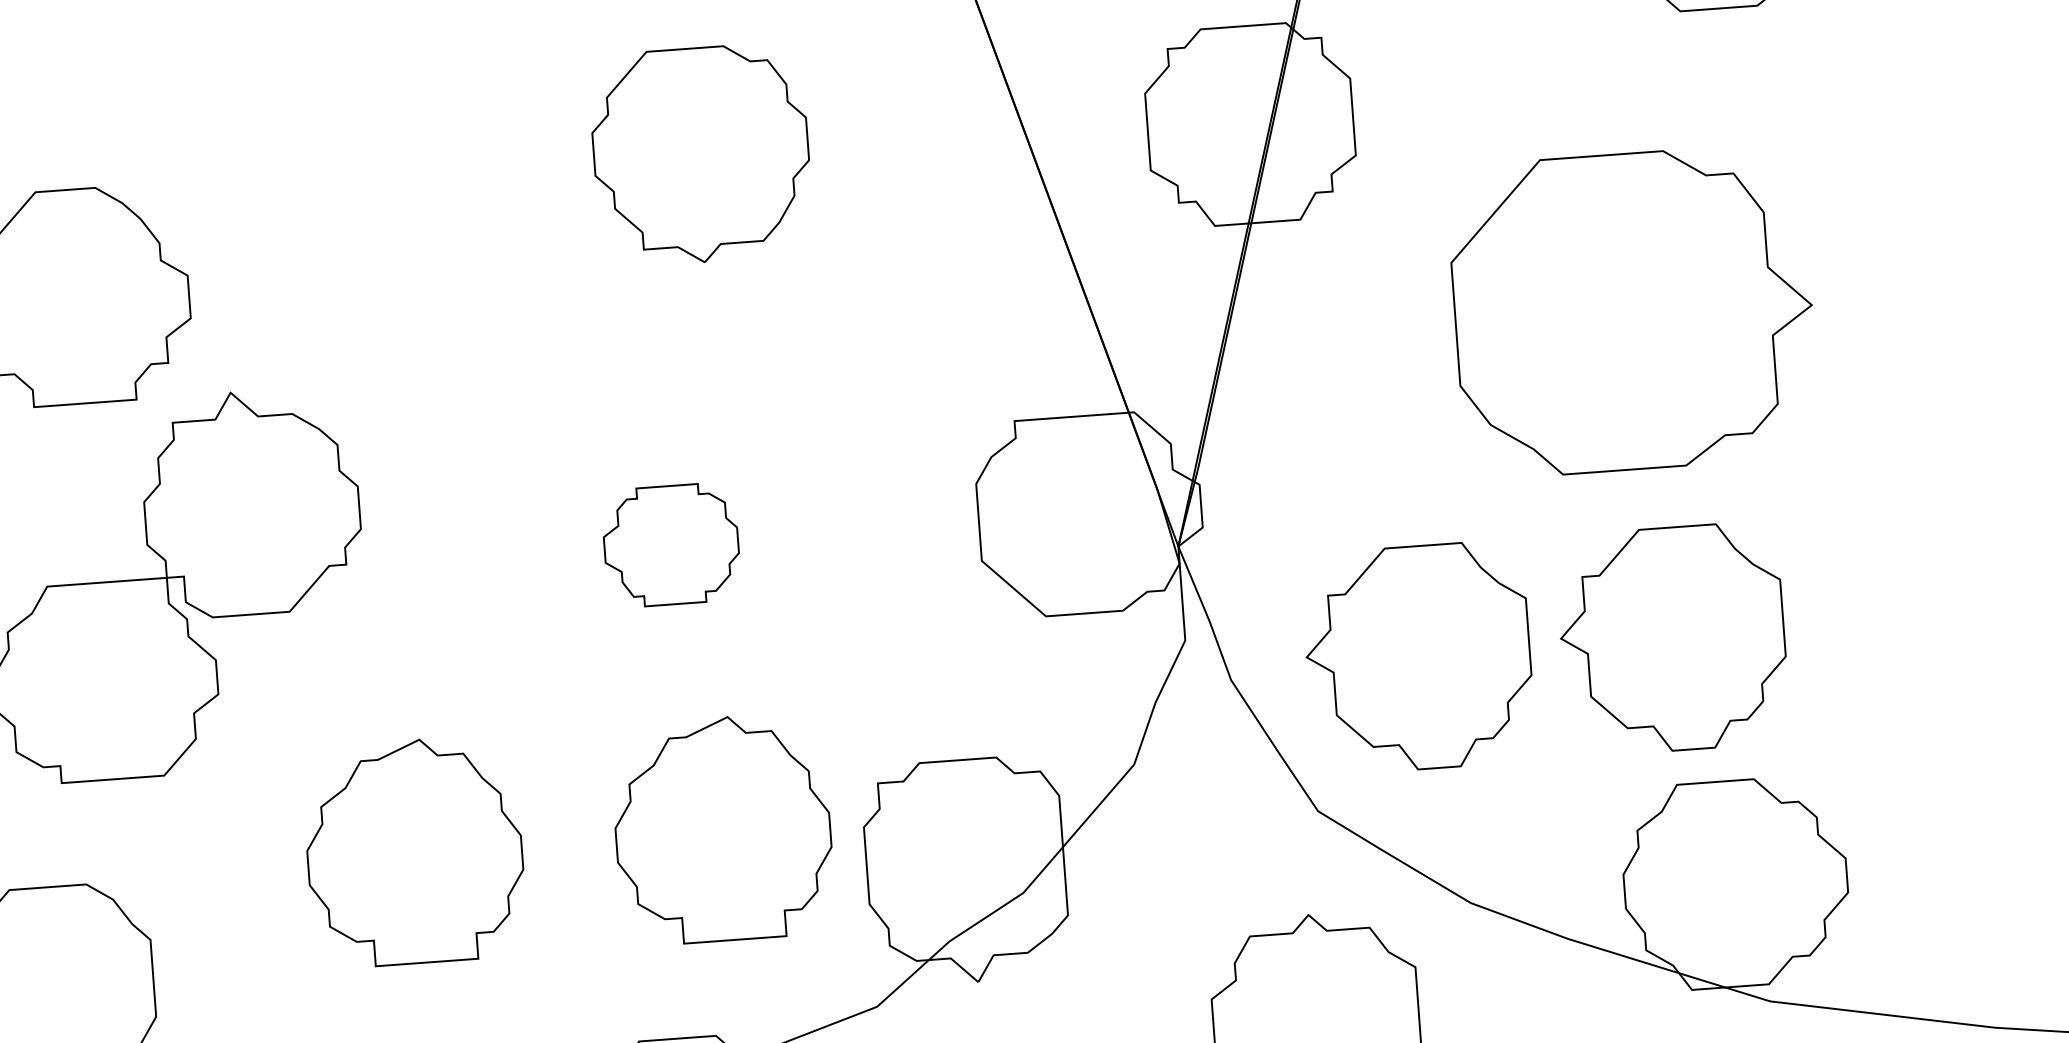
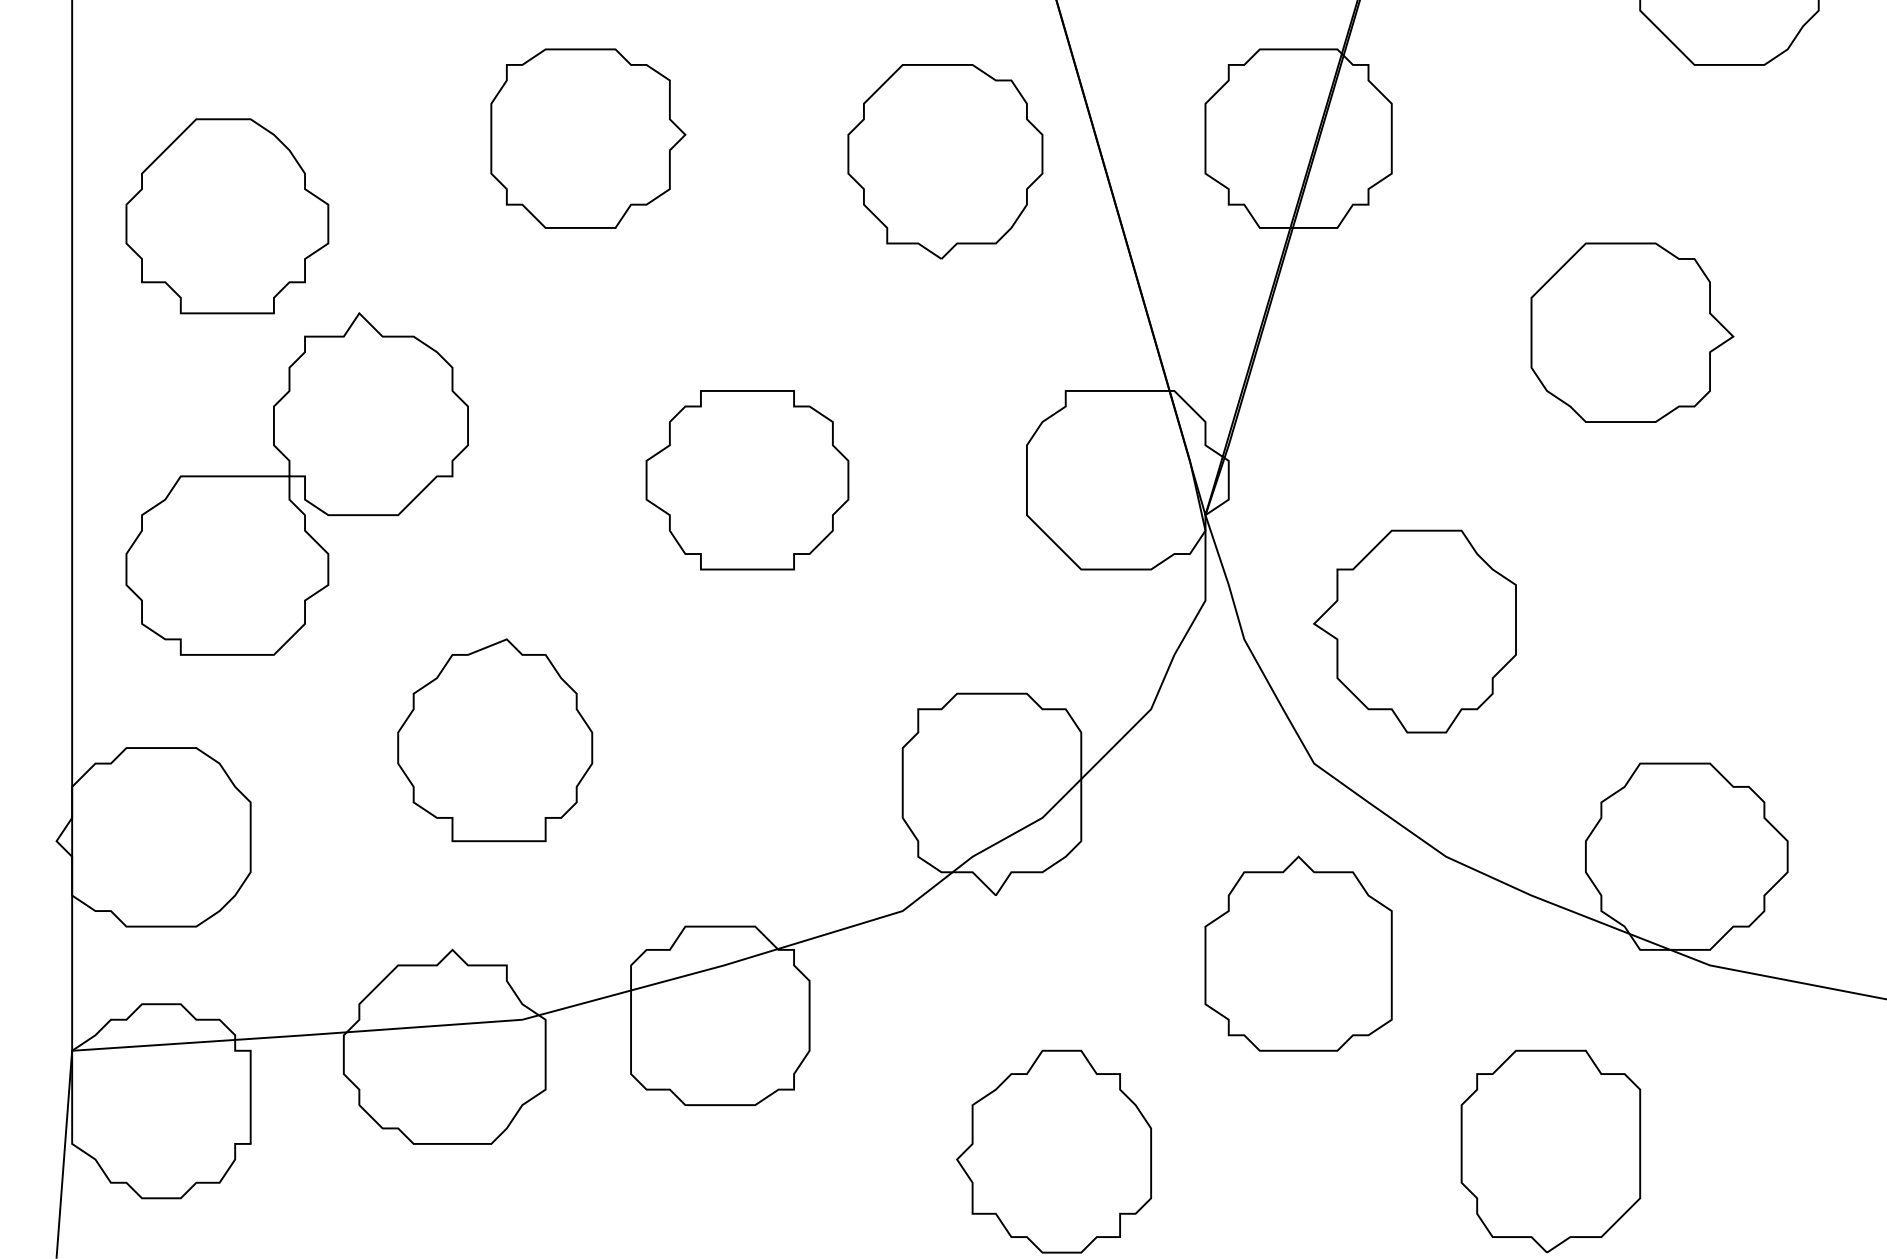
part: (701, 154) -> (945, 161), moved
part: (468, 181) -> (588, 138), added
part: (1633, 310) -> (1632, 332), size x0.62
part: (671, 545) -> (747, 480), size x1.67
part: (1672, 639) -> (1645, 631), removed
part: (723, 829) -> (775, 740), removed

